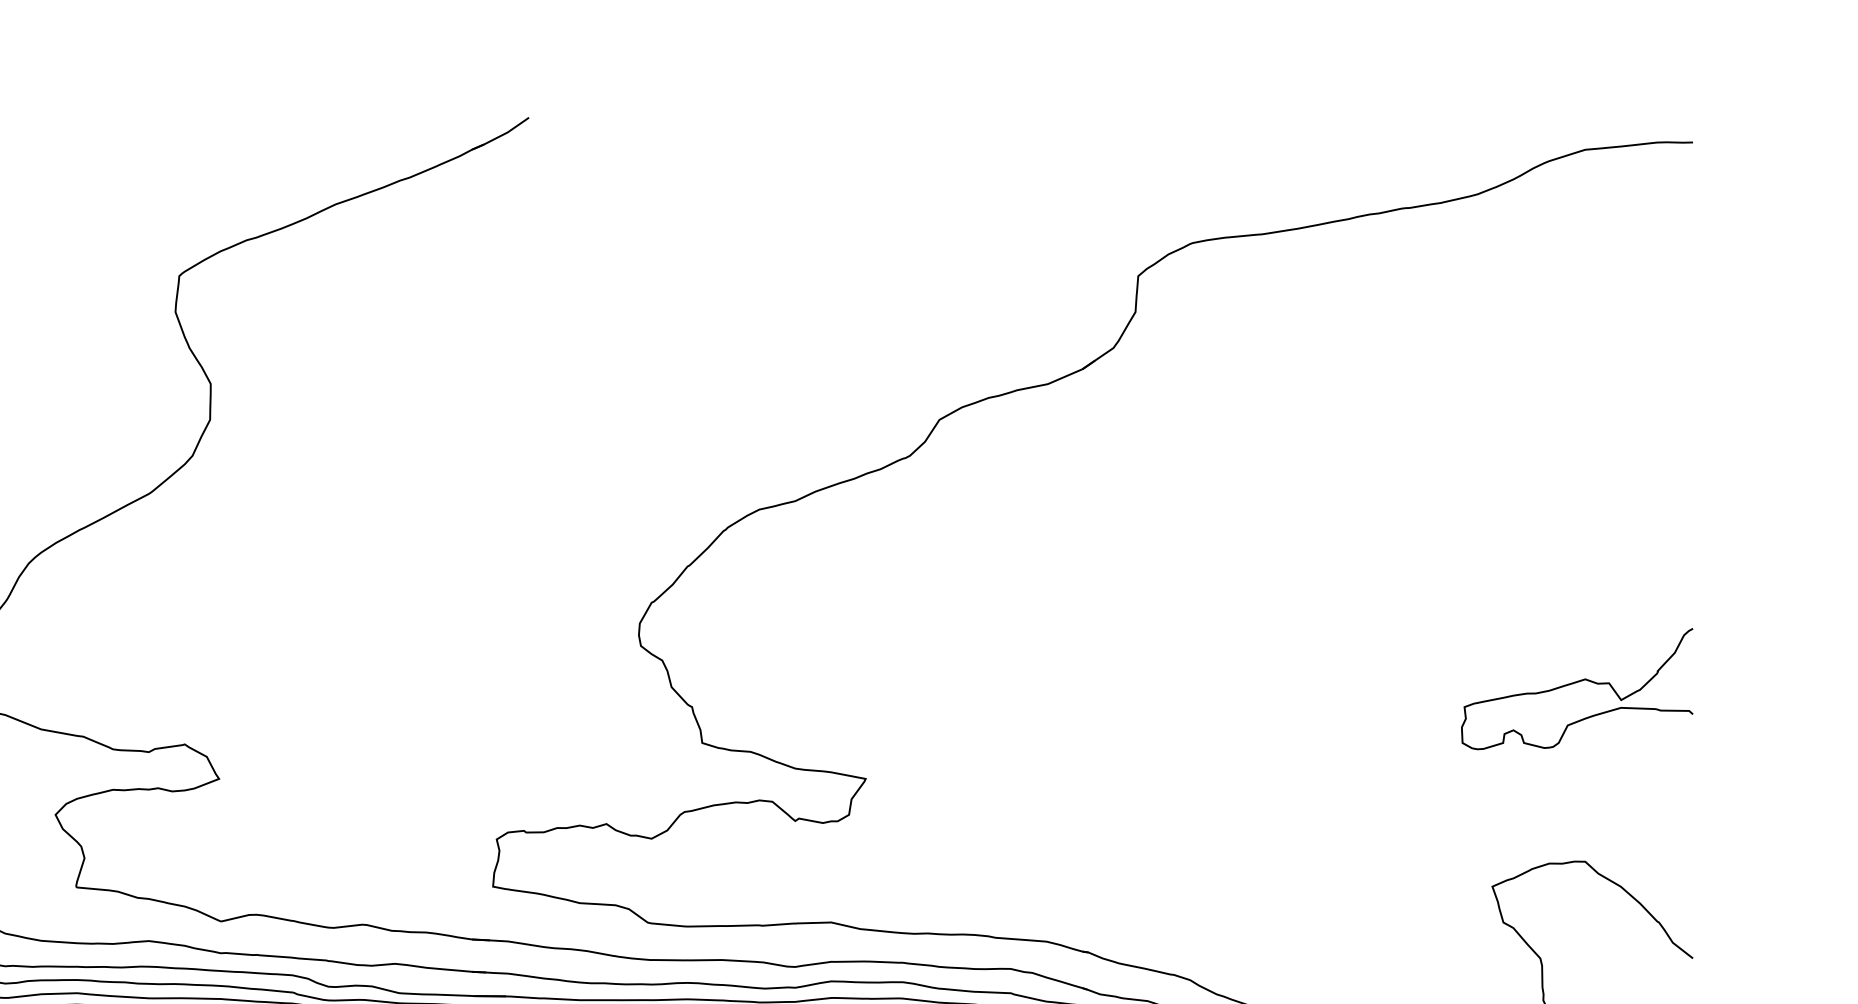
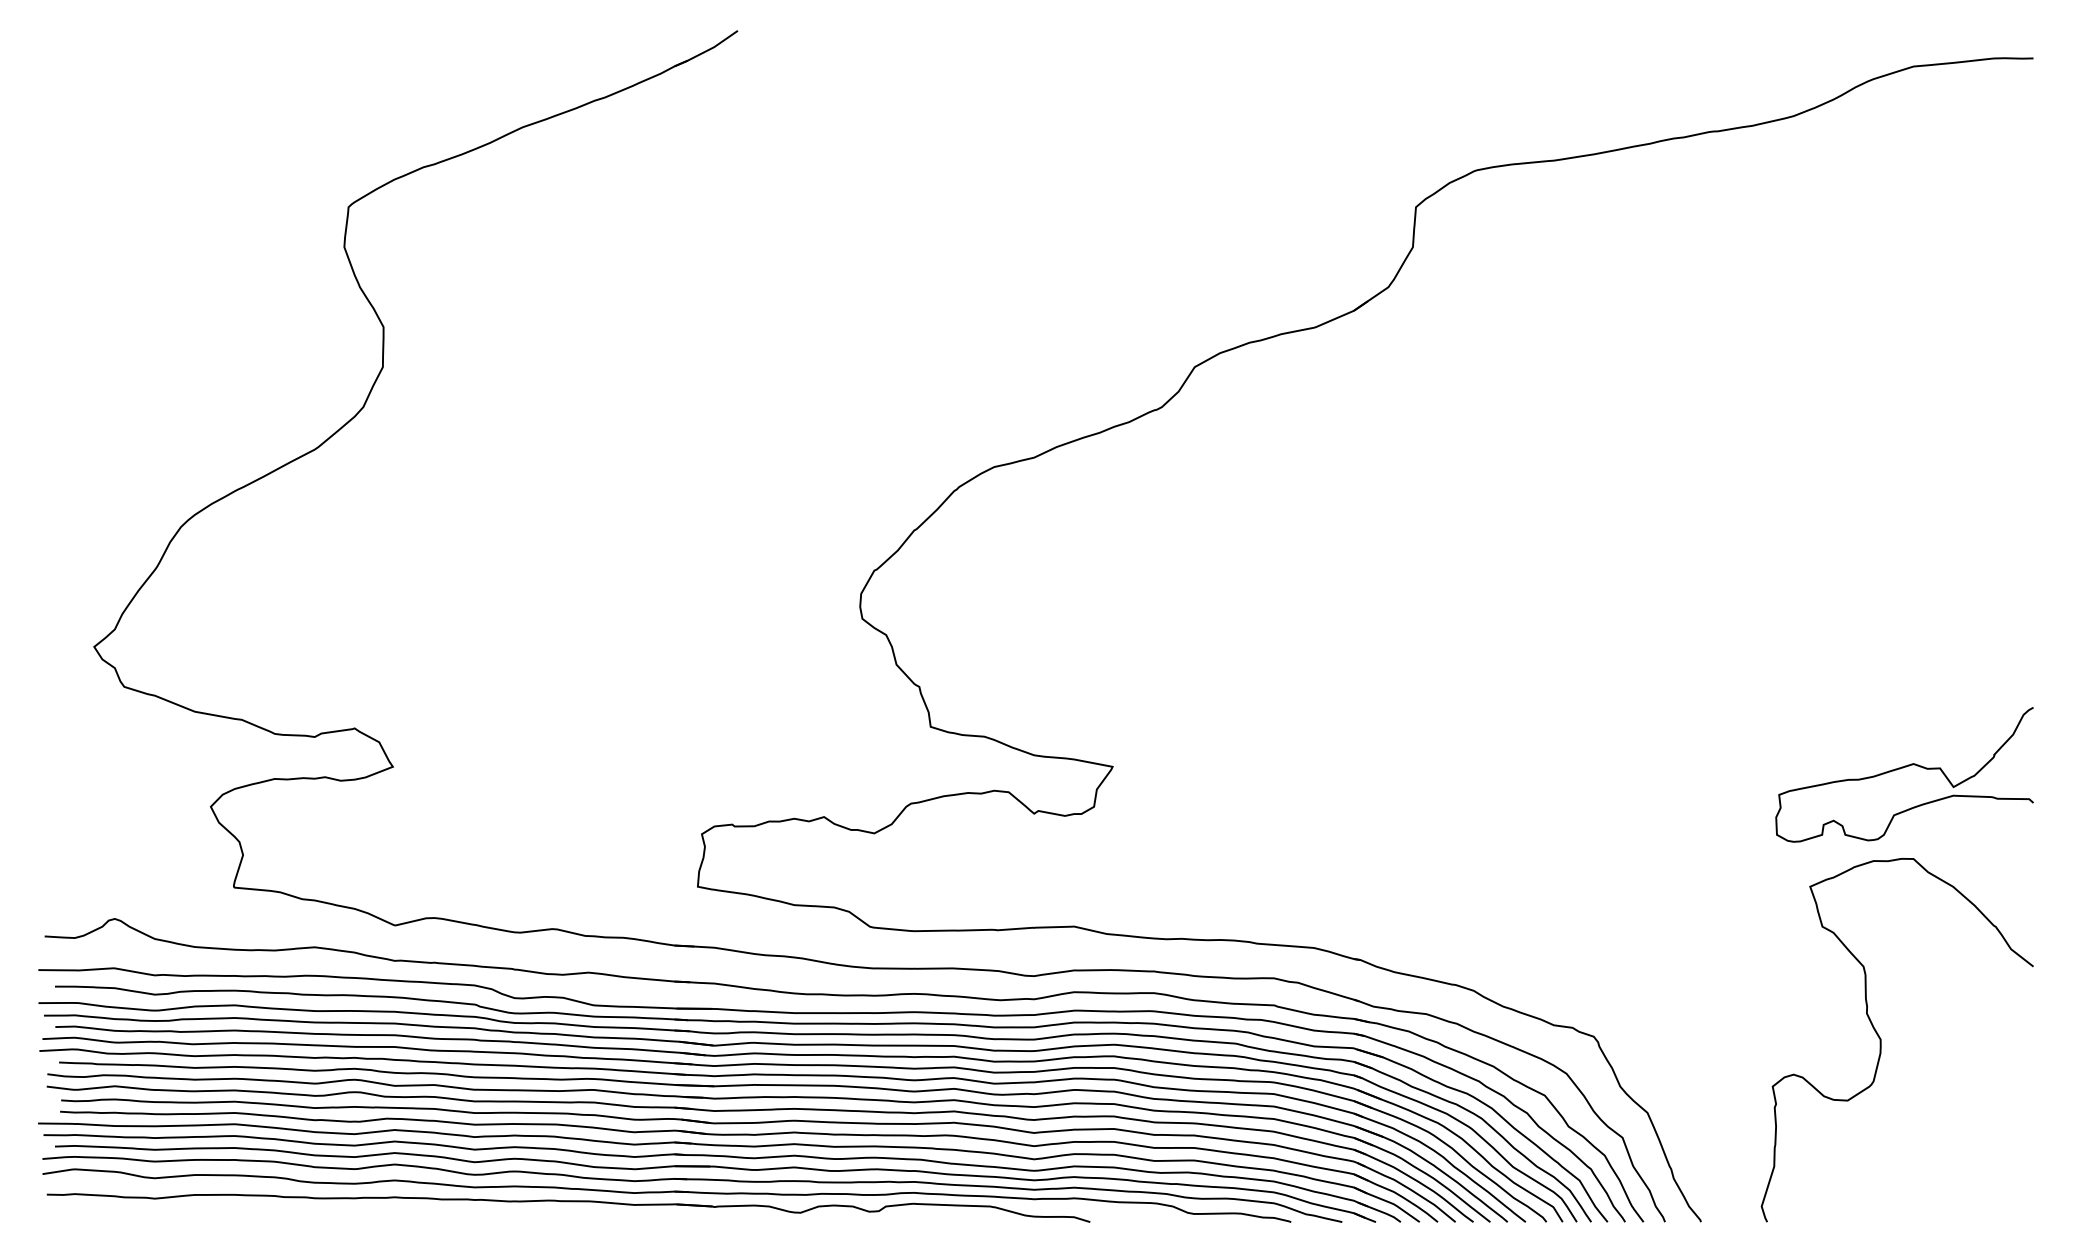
curve: (1576, 683) -> (1903, 768), moved

